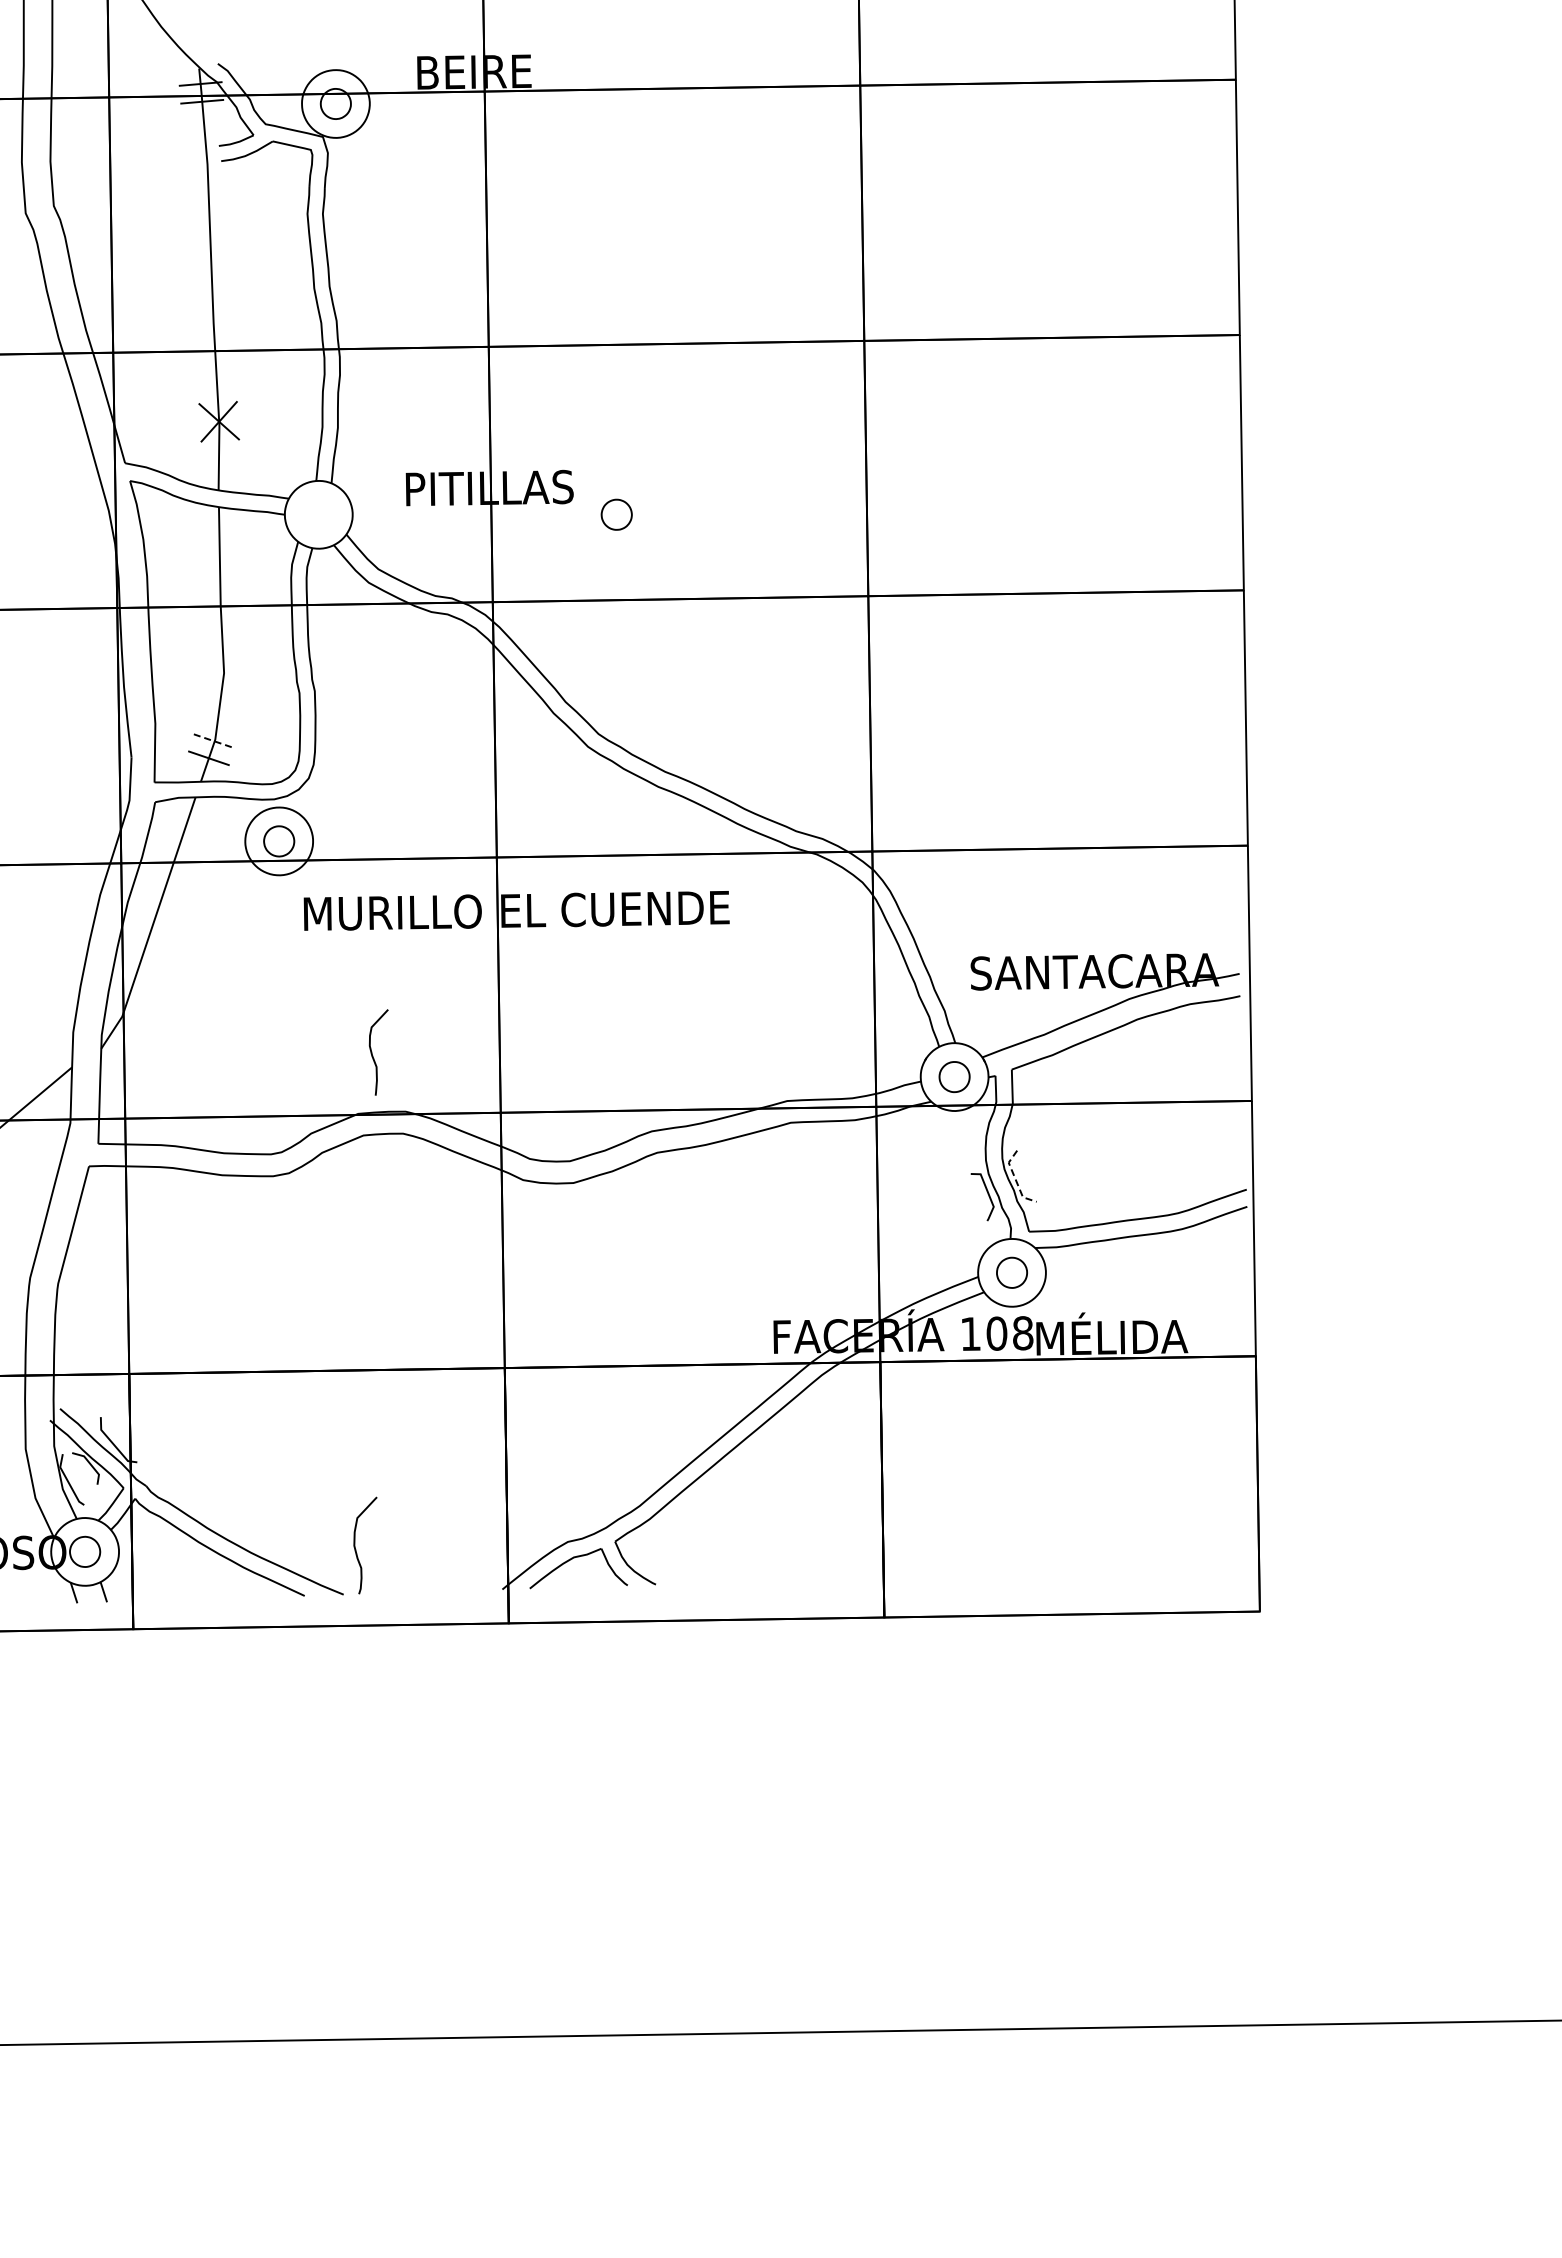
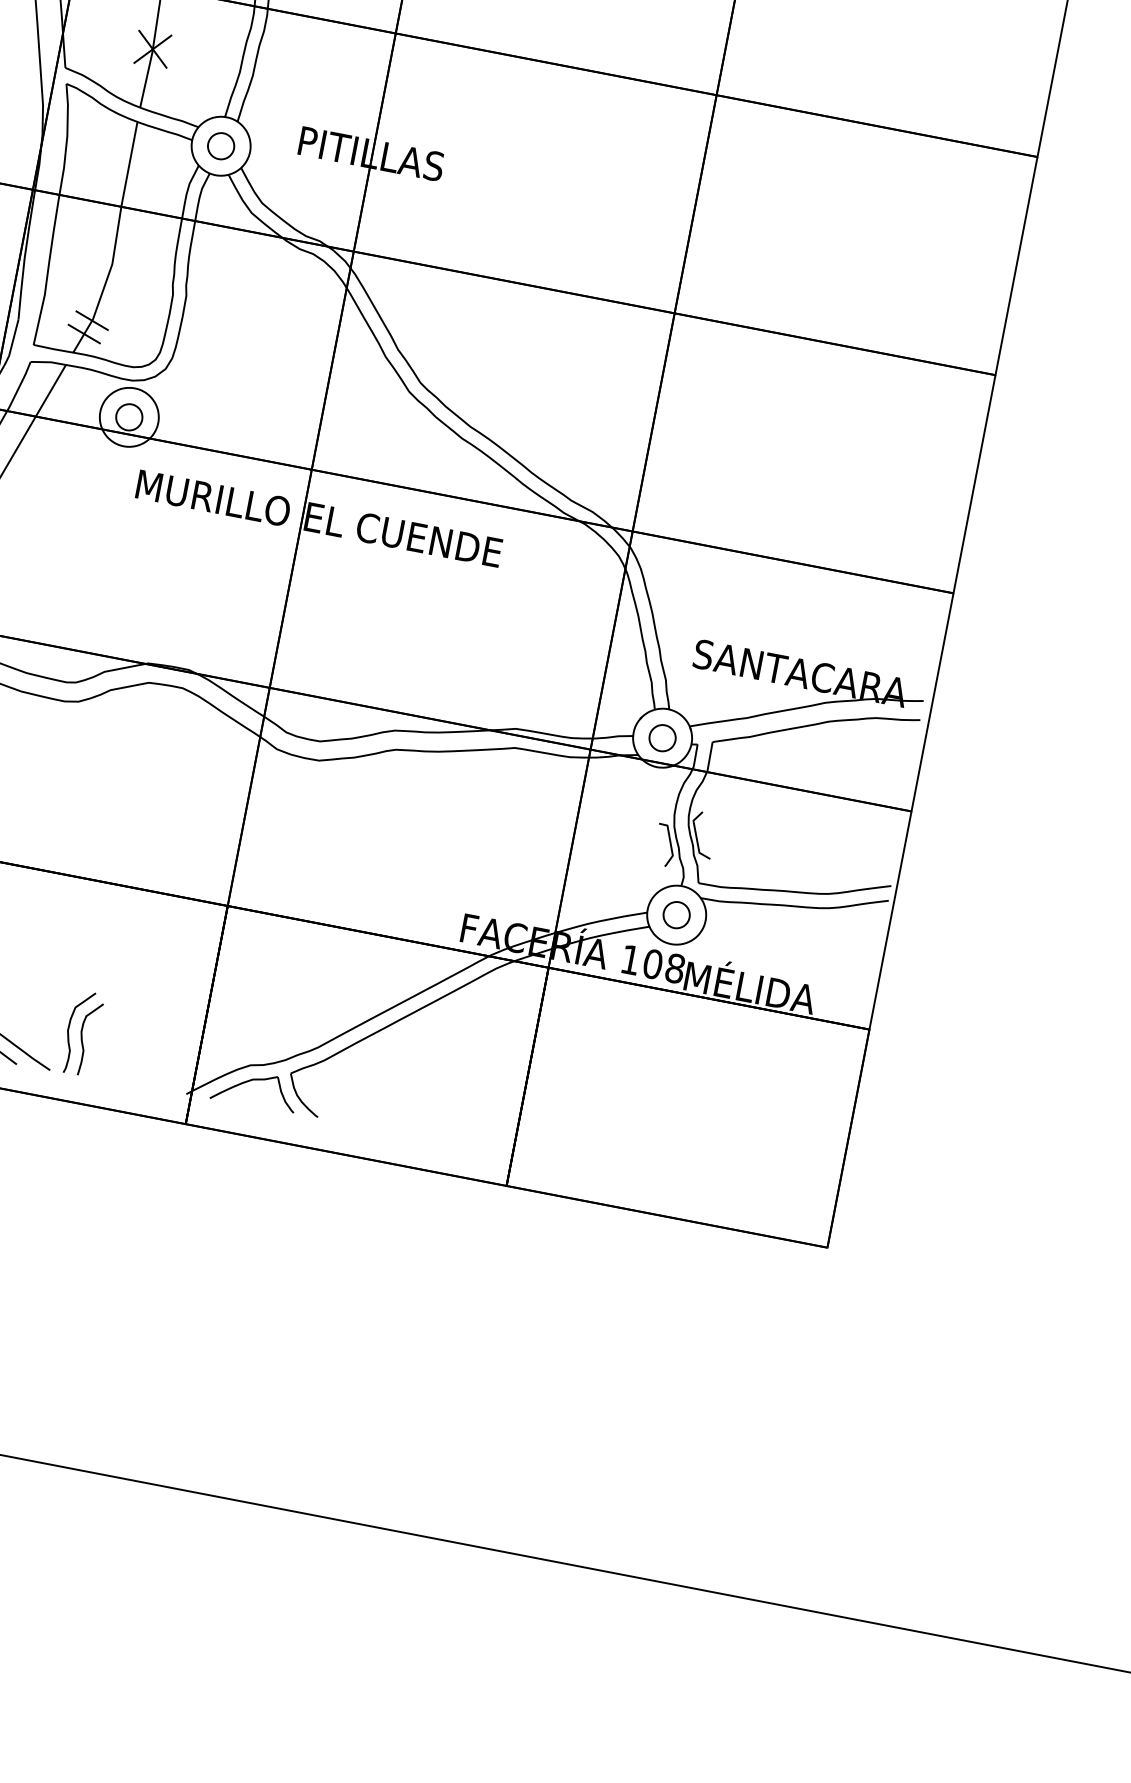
part: (616, 514) -> (220, 145), moved
line: (214, 741) -> (92, 320), dashed -> solid
curve: (373, 1055) -> (82, 1040), moved
line: (1015, 1180) -> (696, 837), dashed -> solid

